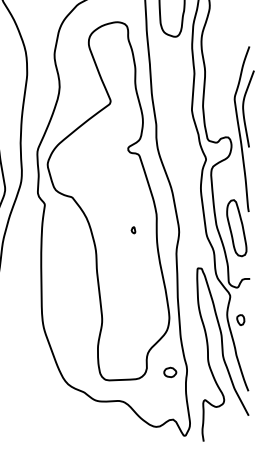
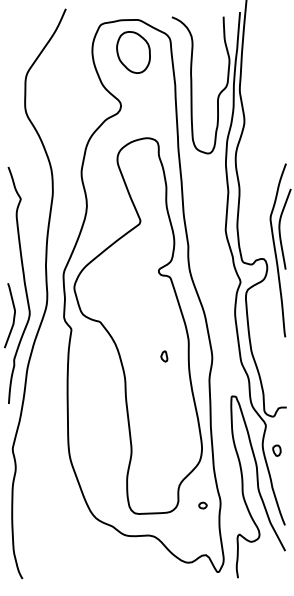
part: (236, 228) -> (272, 354), removed
part: (133, 230) -> (164, 356), size x1.6
part: (169, 372) -> (202, 505), size x0.6

